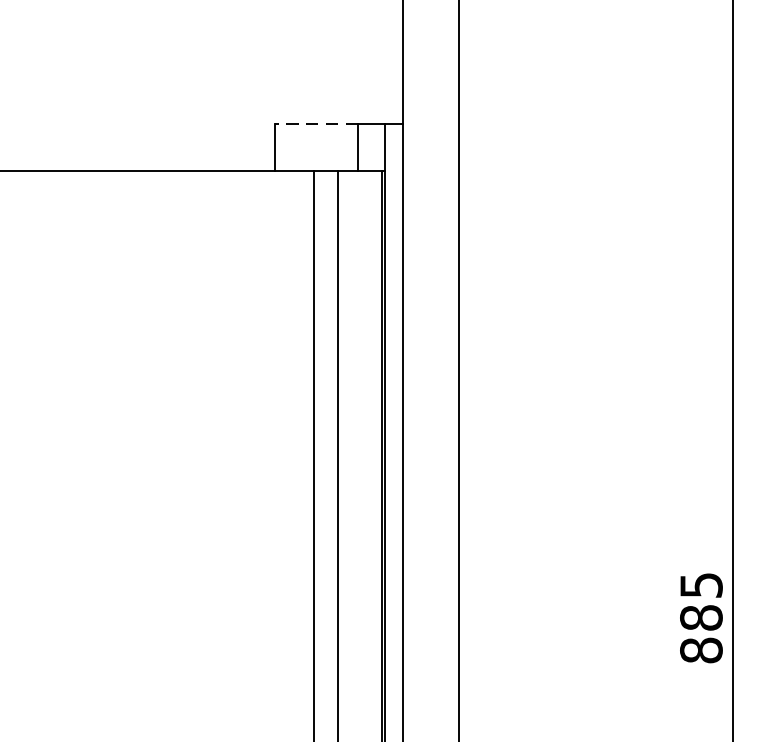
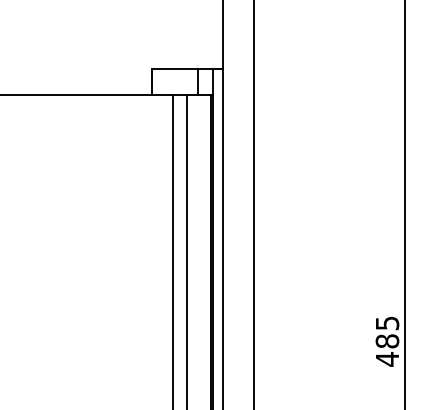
line: (317, 123) -> (175, 68), dashed -> solid
text: (701, 650) -> (387, 359), 885 -> 485

